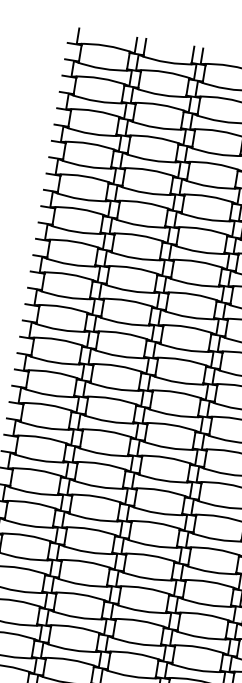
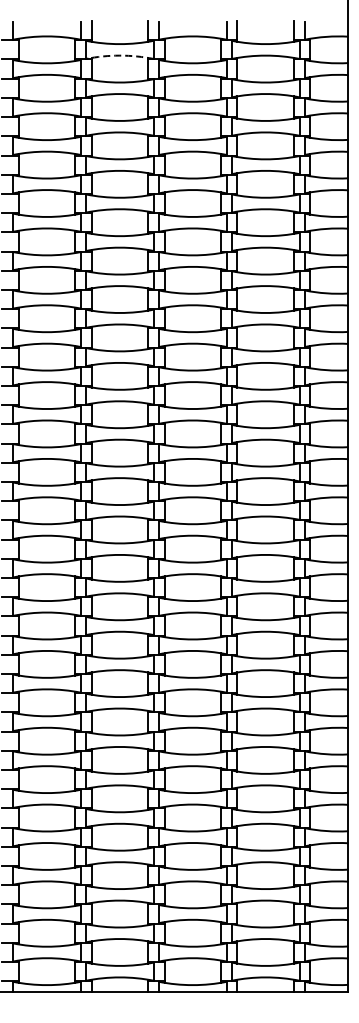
arc: (165, 72) -> (119, 55), solid -> dashed

